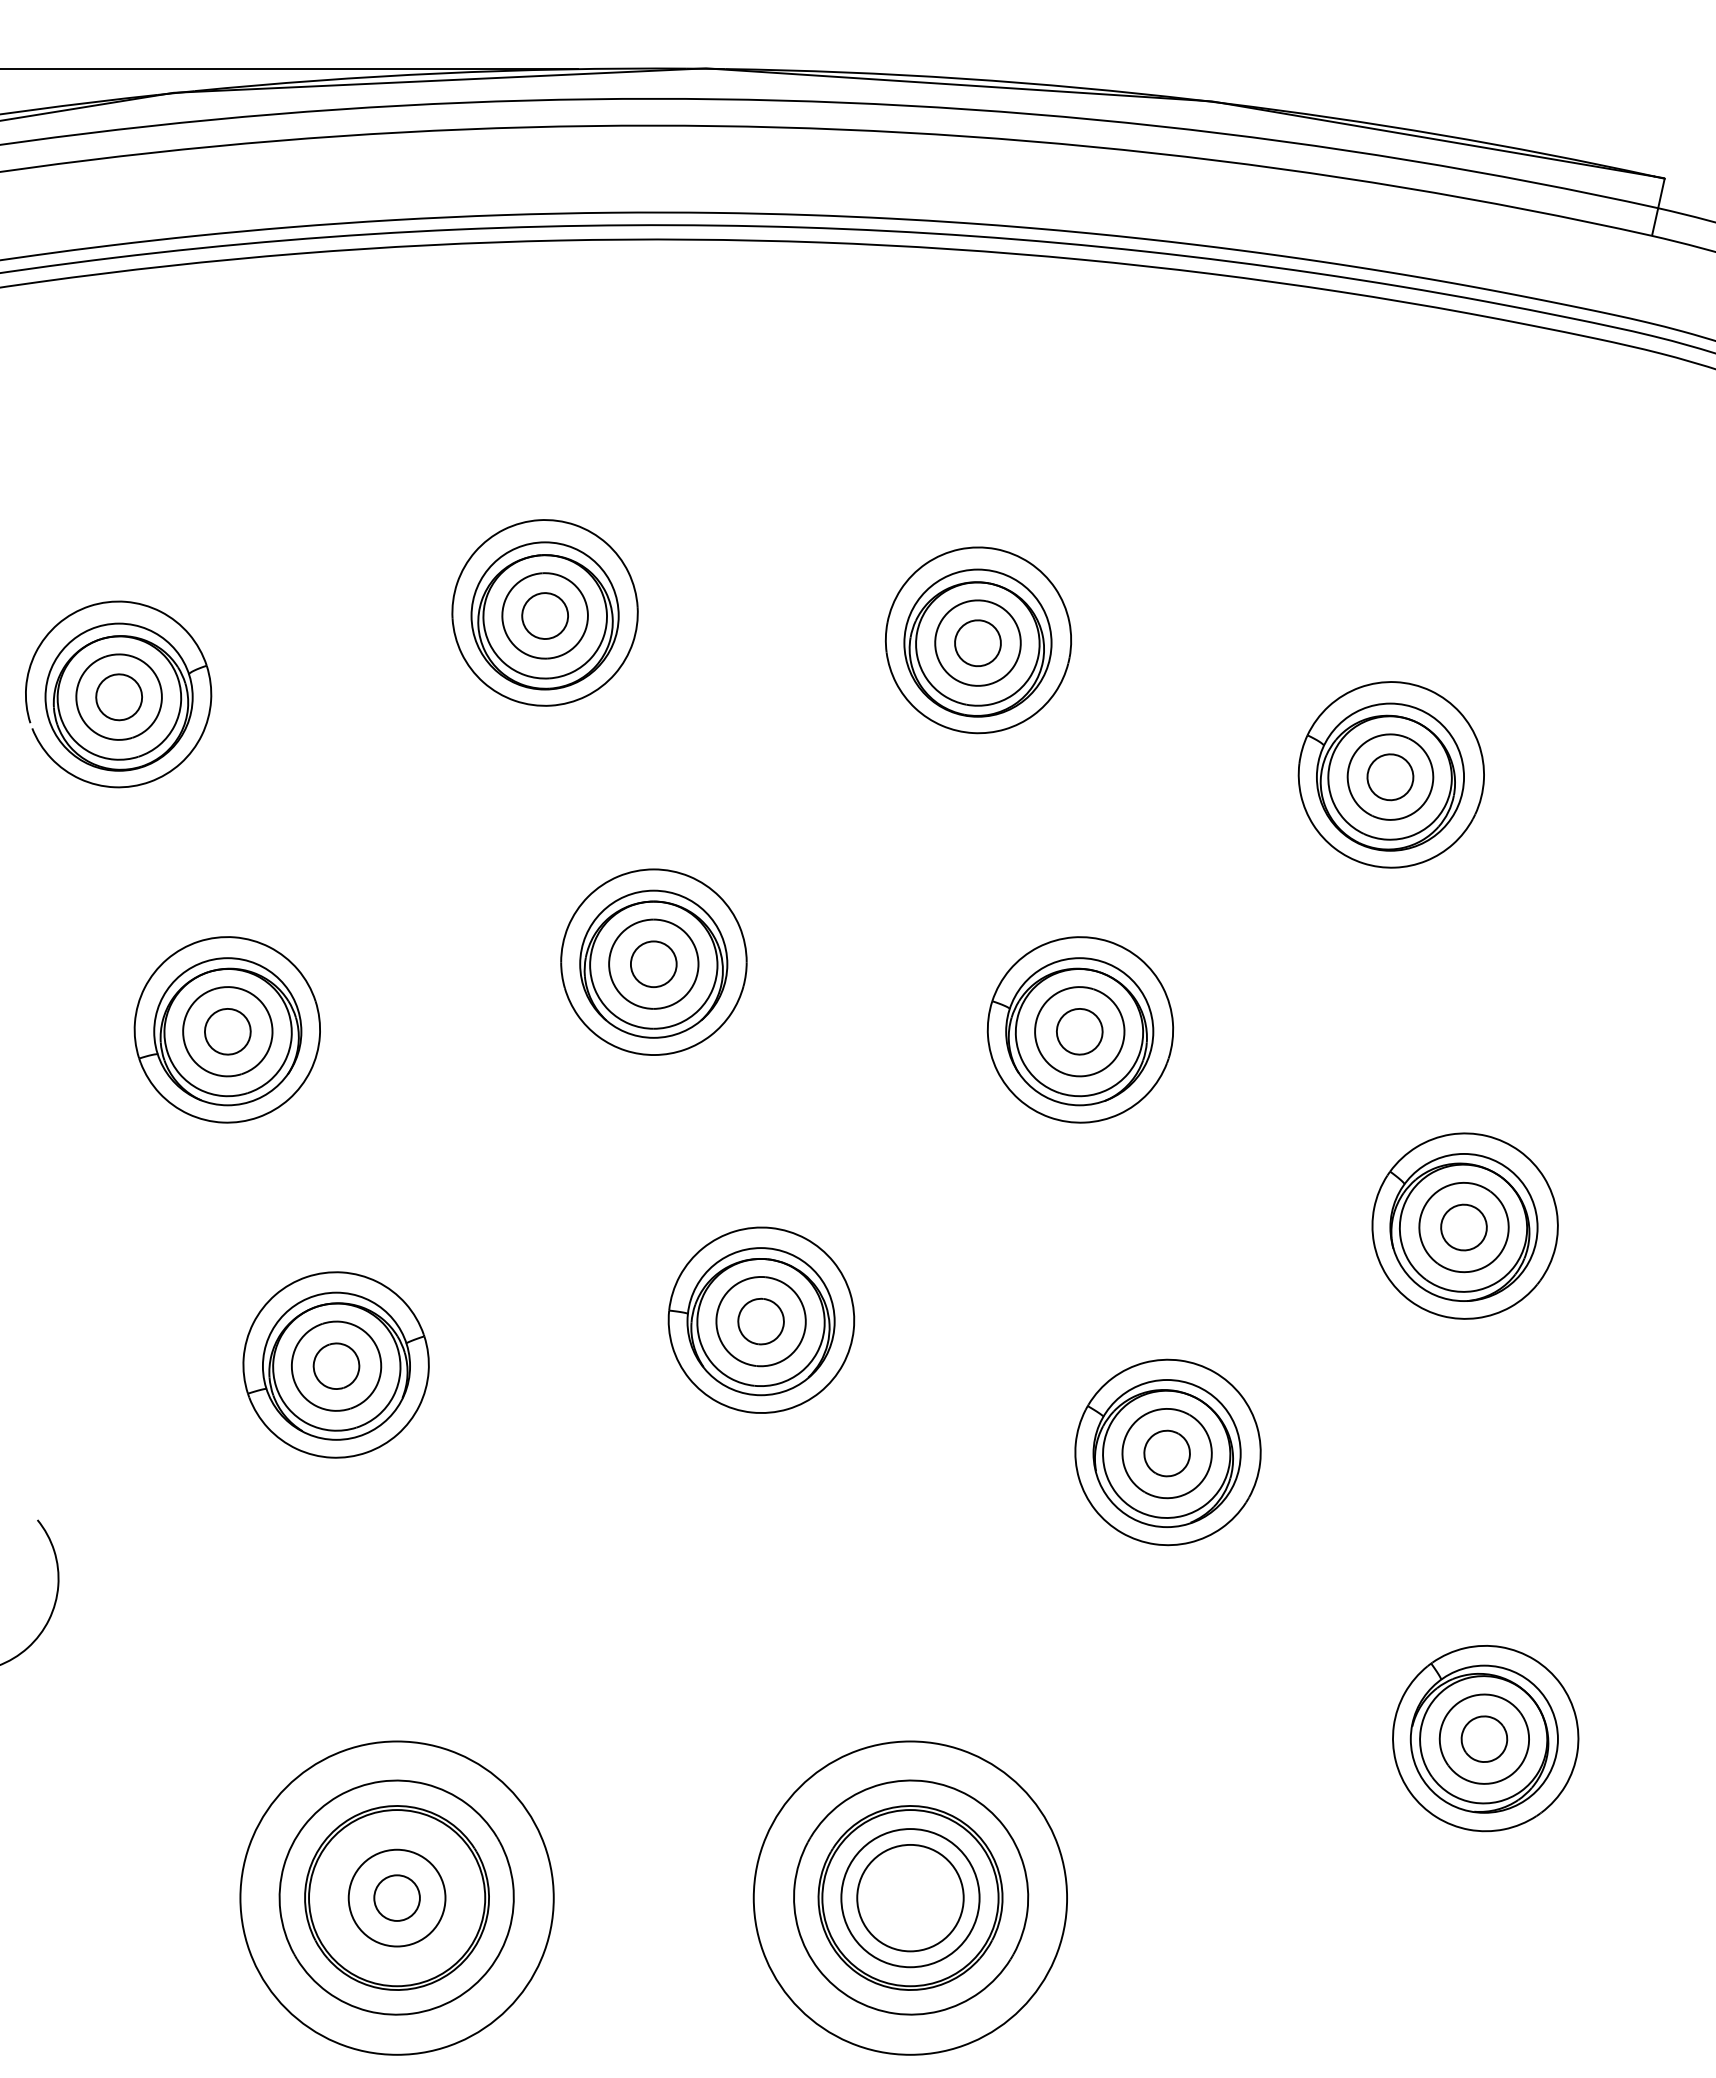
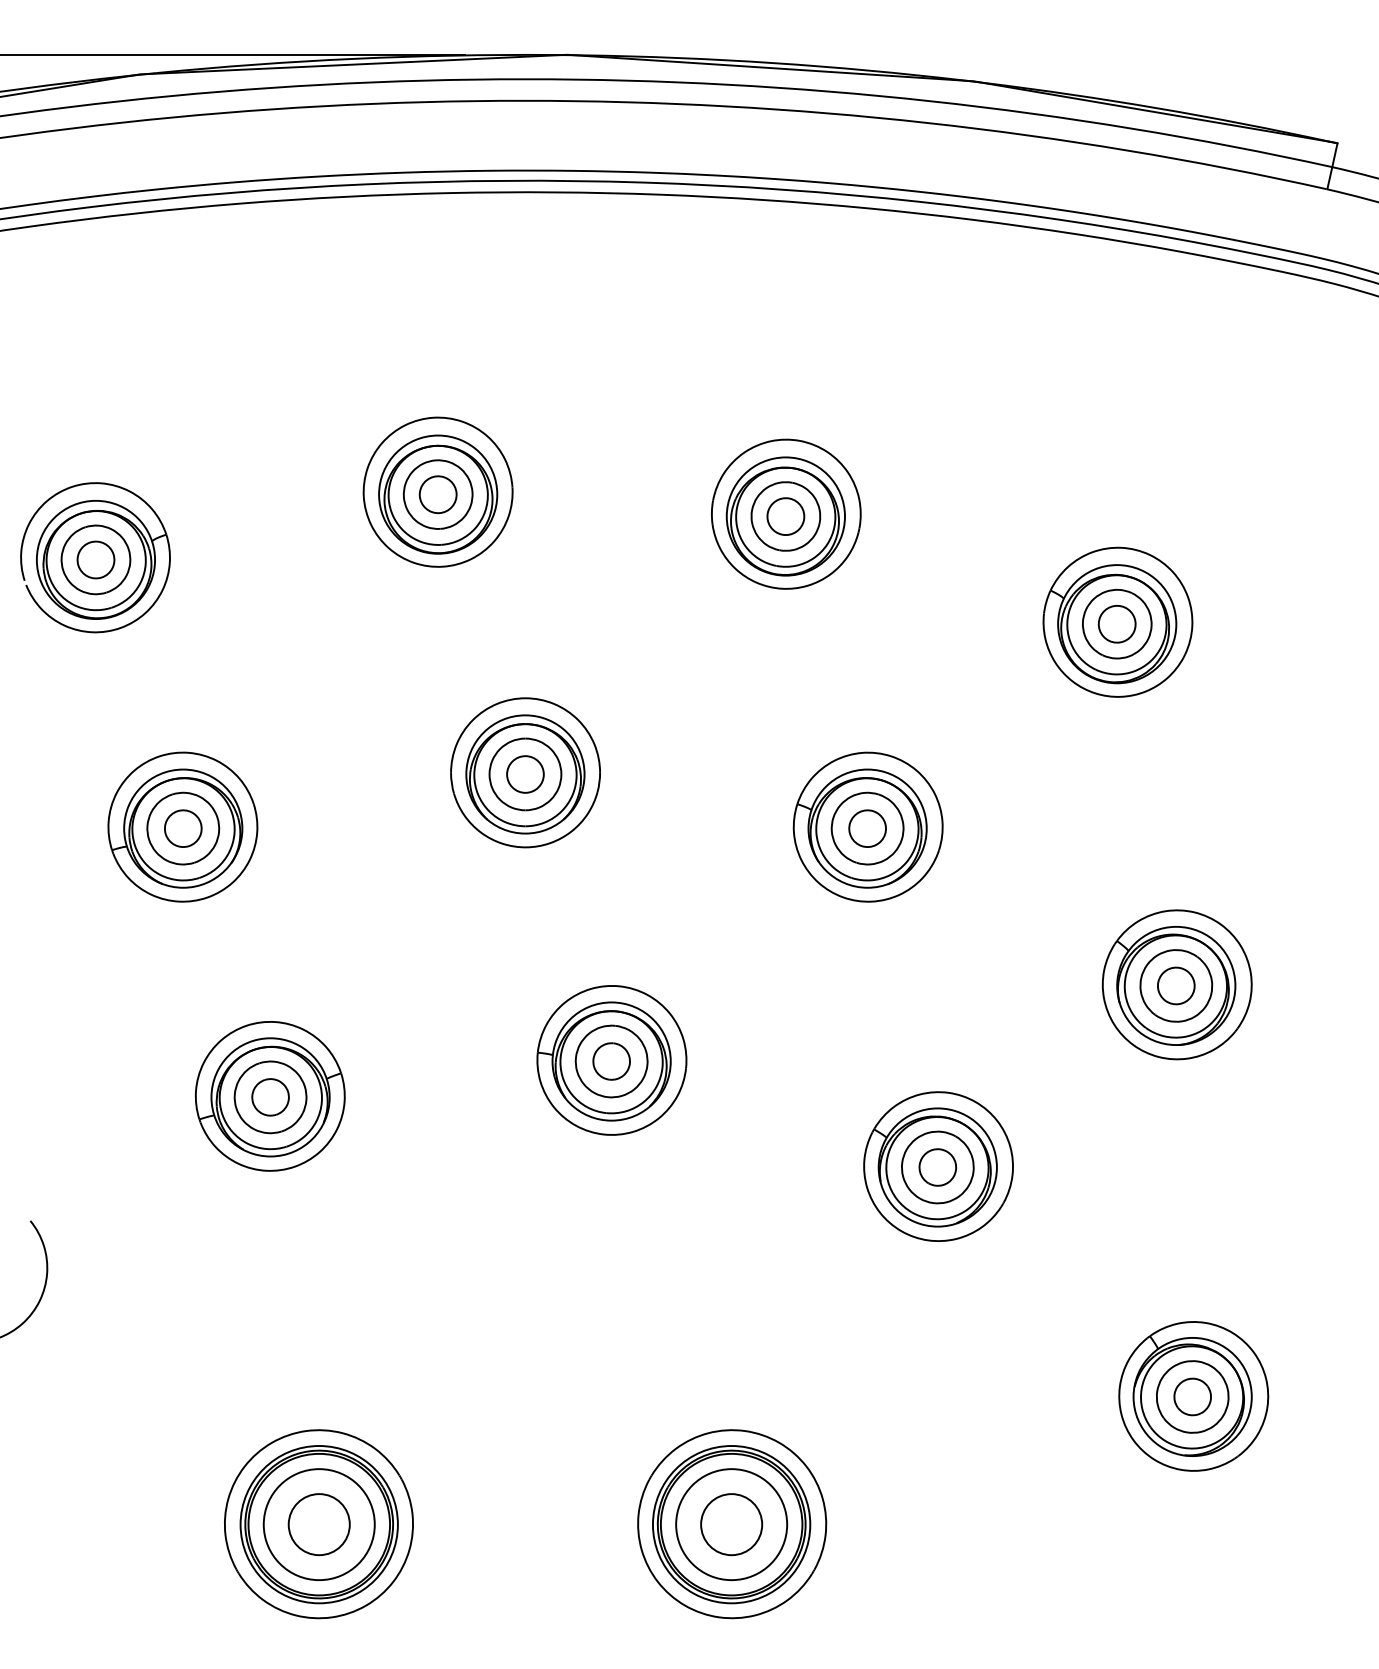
circle: (397, 1898) -> (319, 1524), size x0.62
circle: (397, 1898) -> (319, 1524), size x1.43
circle: (397, 1898) -> (319, 1524), size x1.67
circle: (910, 1898) -> (731, 1524), size x0.62
circle: (910, 1898) -> (731, 1524), size x0.71

